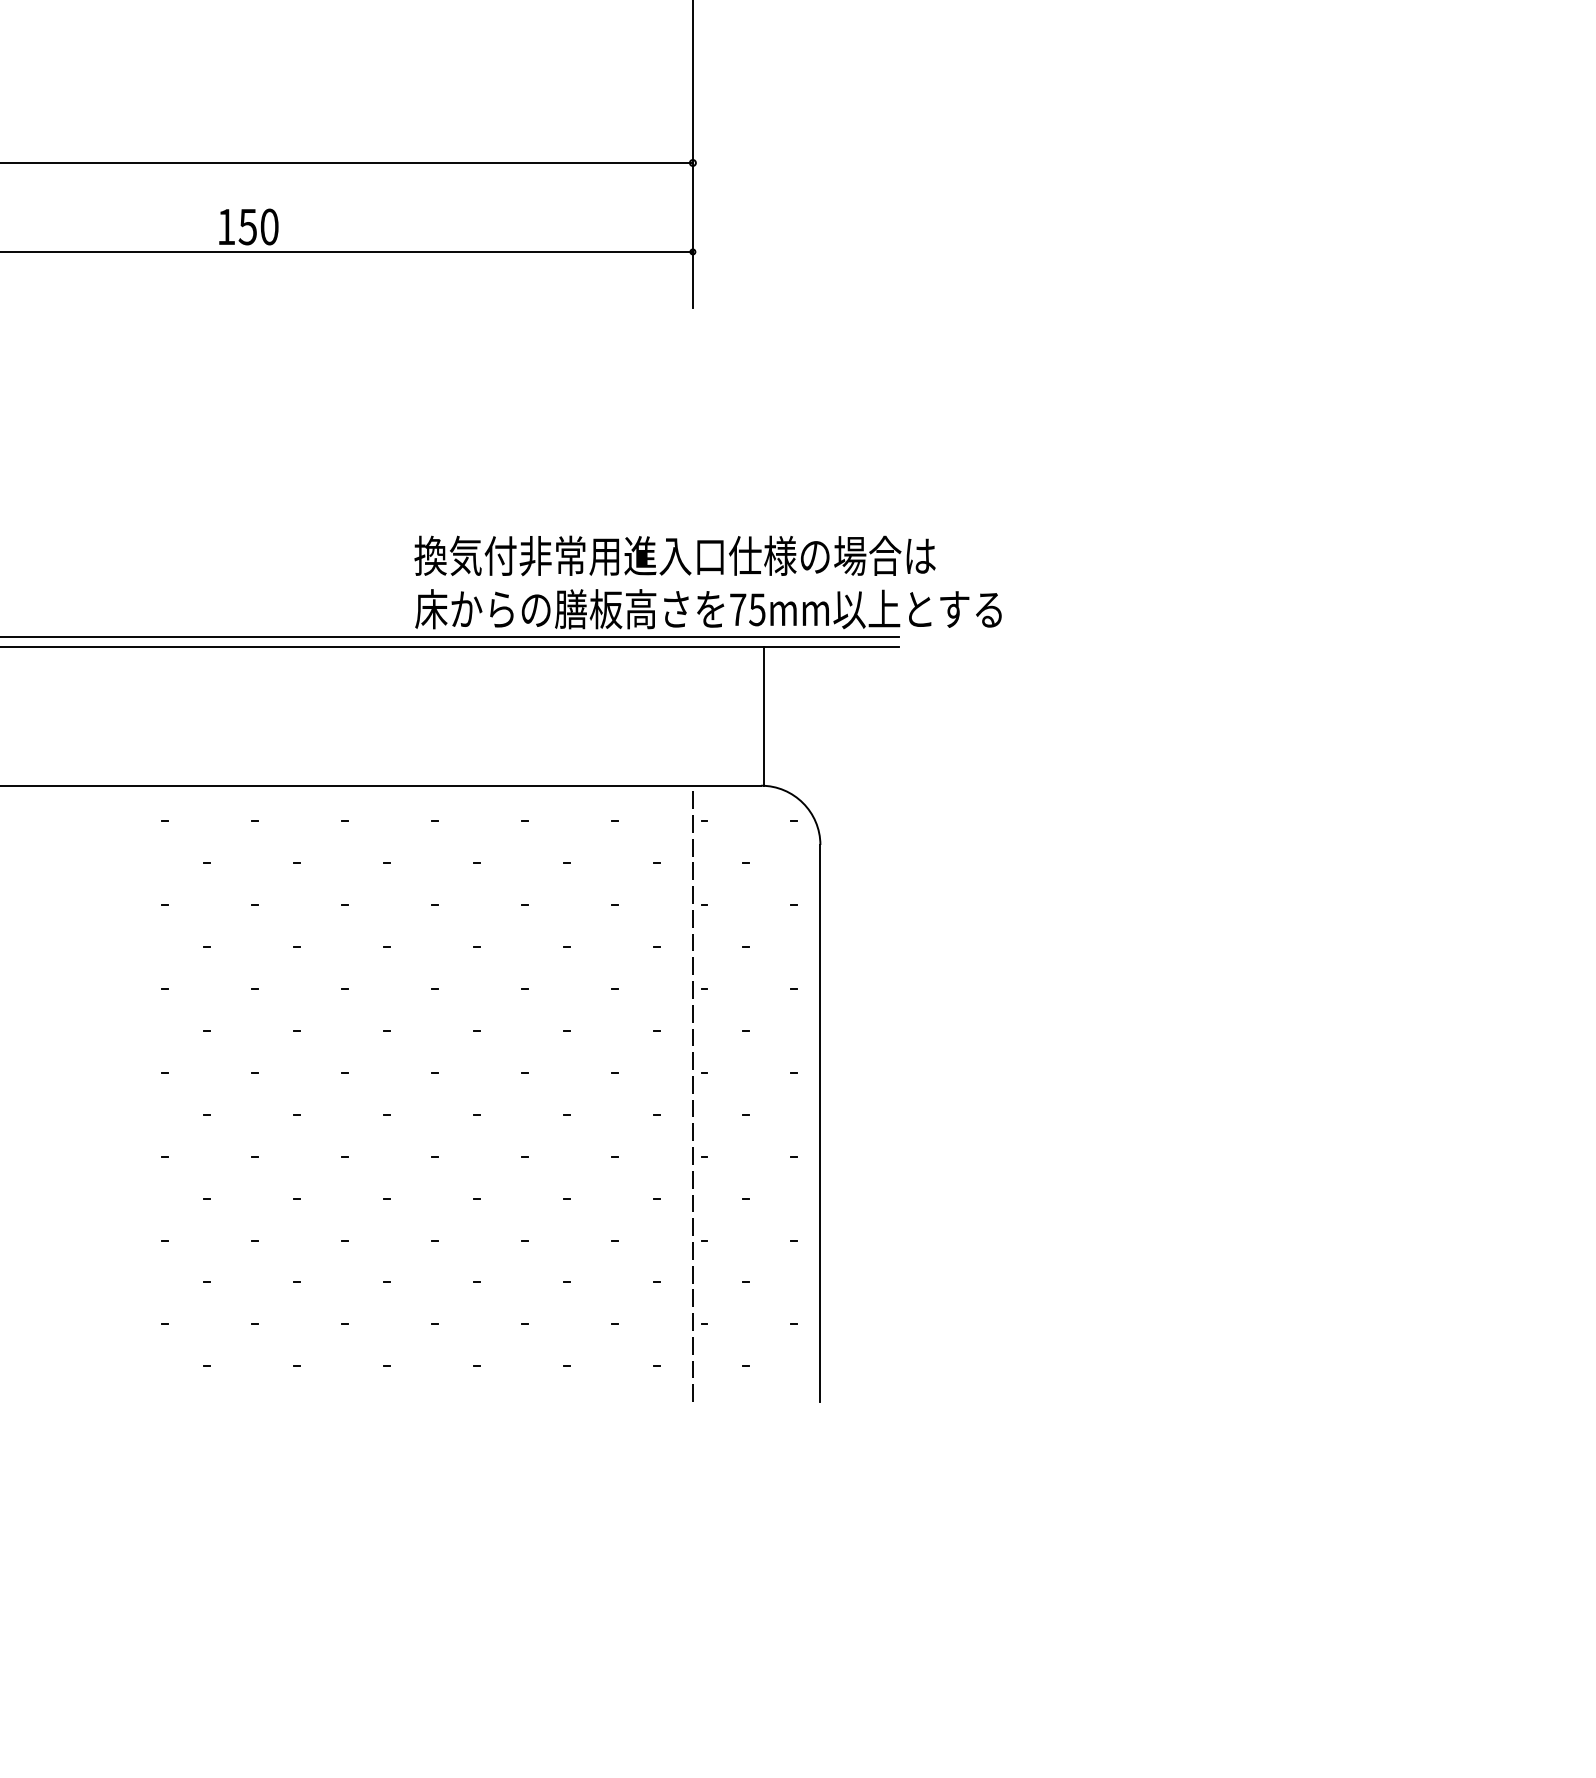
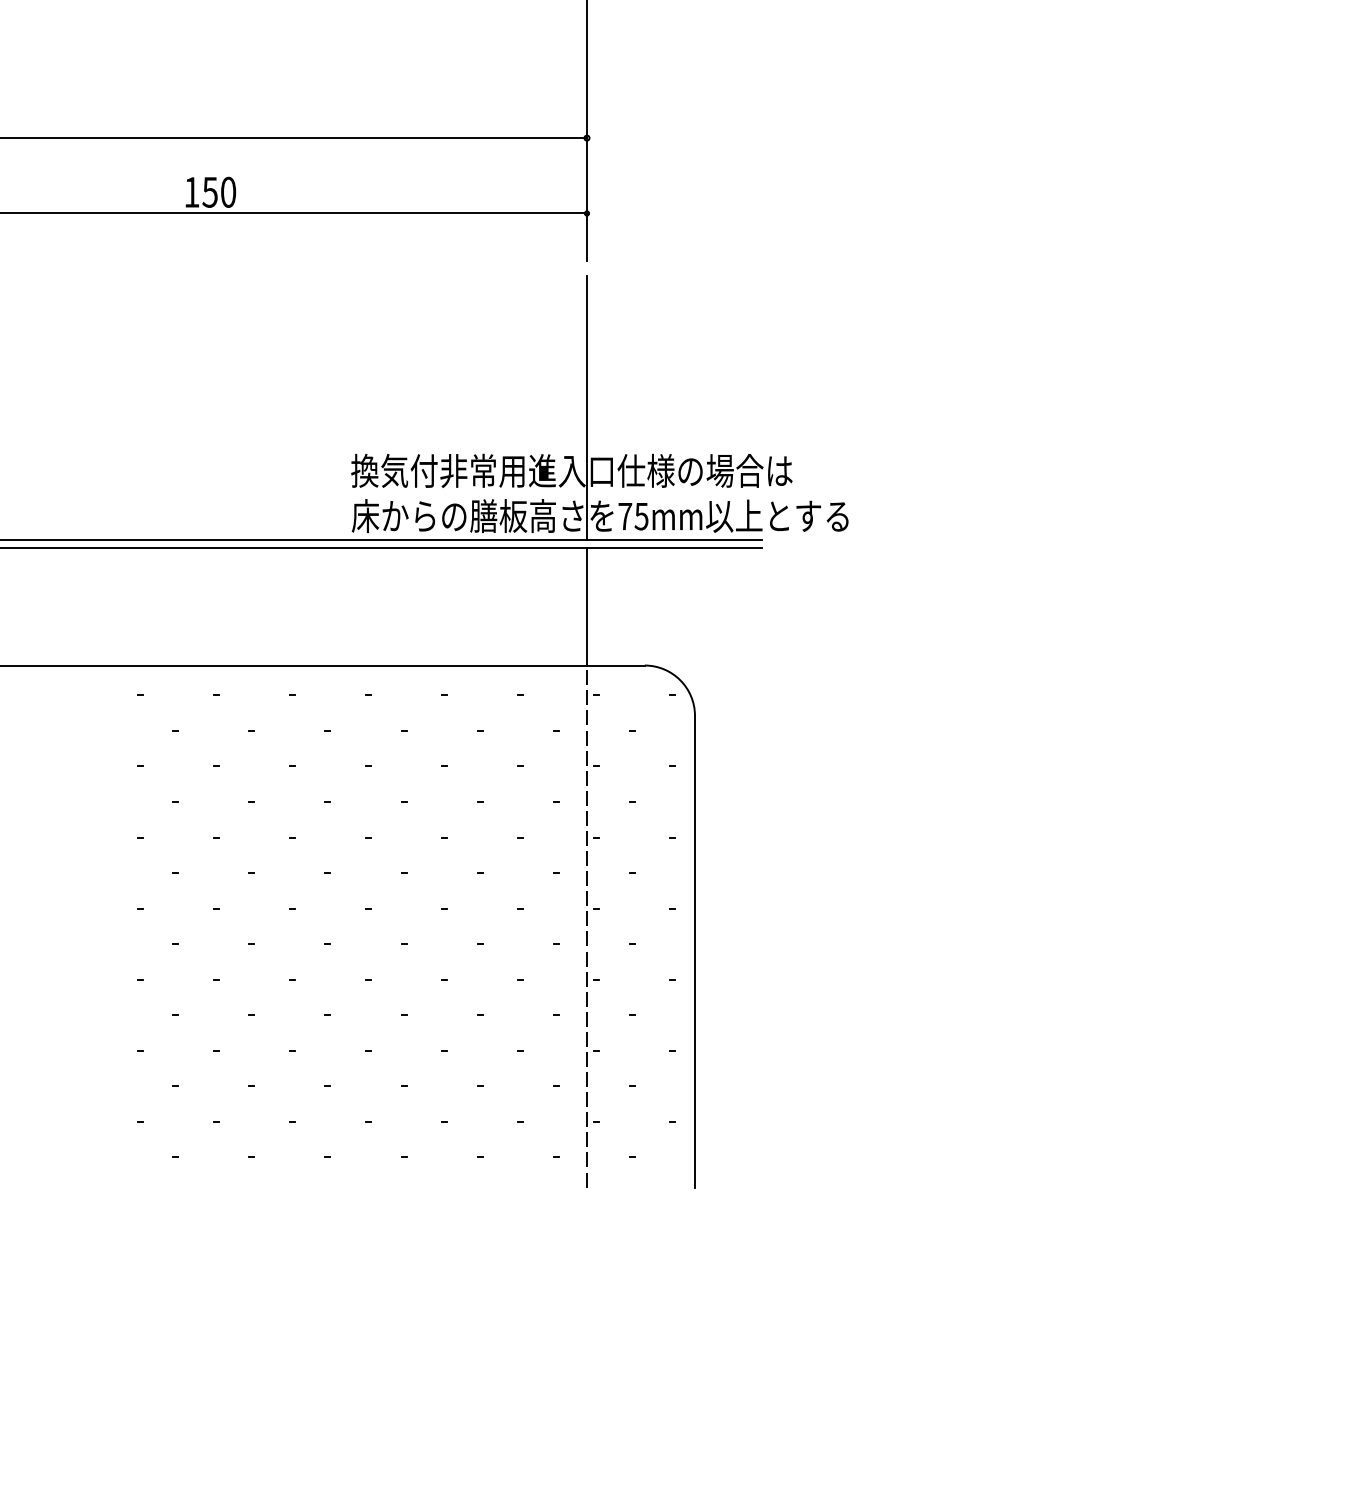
line: (692, 481) -> (586, 407), added
line: (763, 716) -> (586, 606), moved

